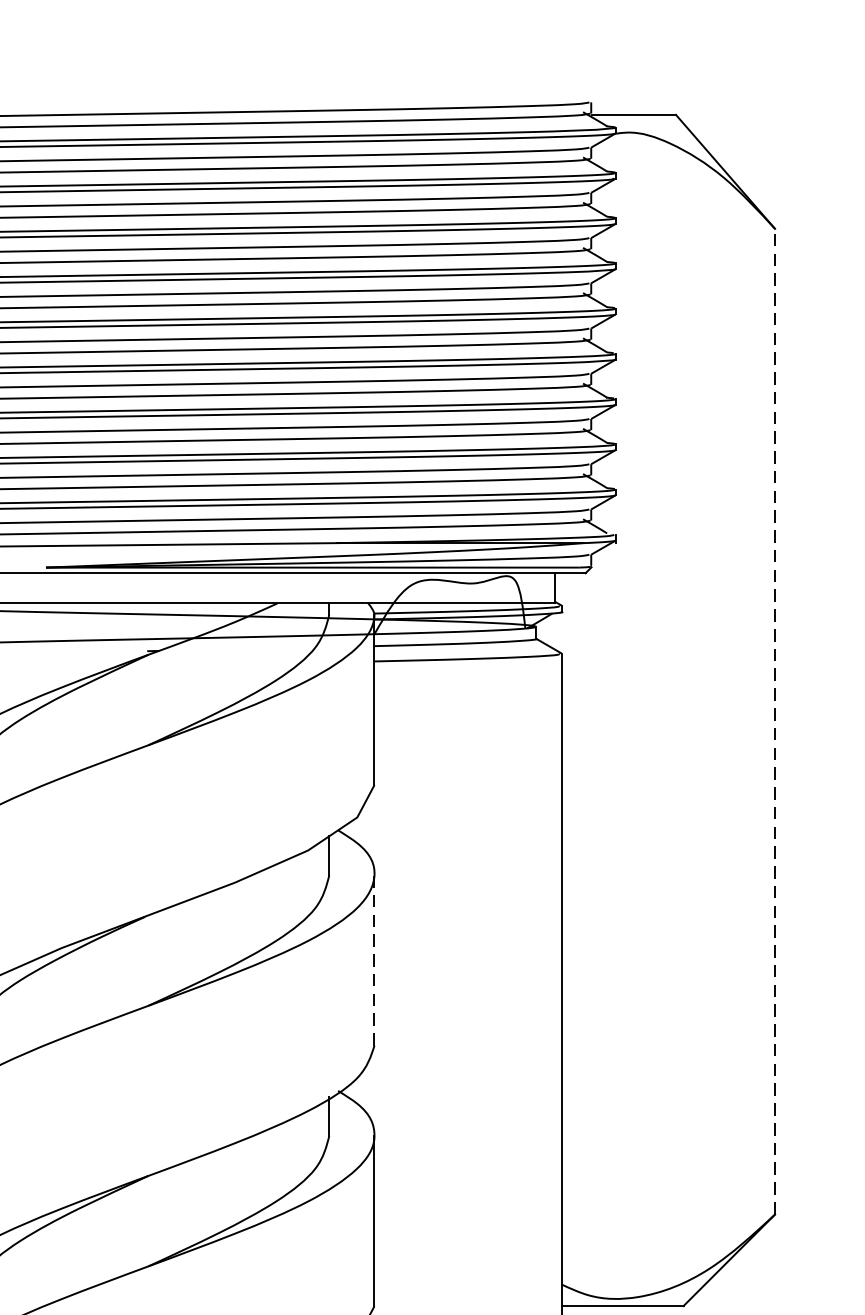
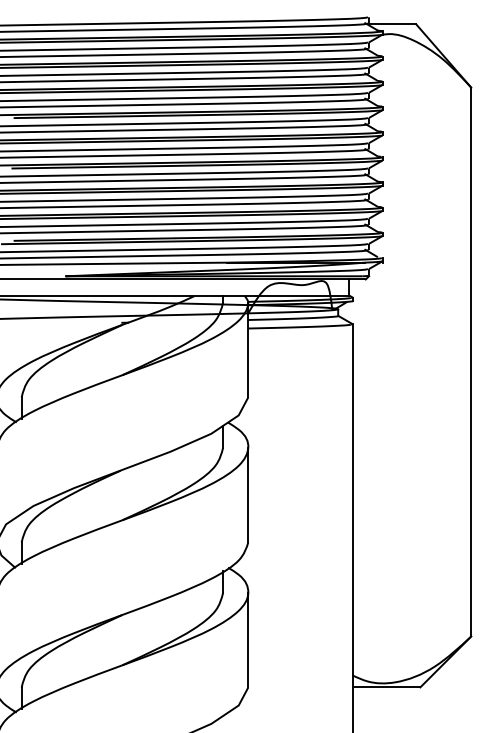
line: (775, 720) -> (471, 361), dashed -> solid
line: (374, 959) -> (248, 494), dashed -> solid

